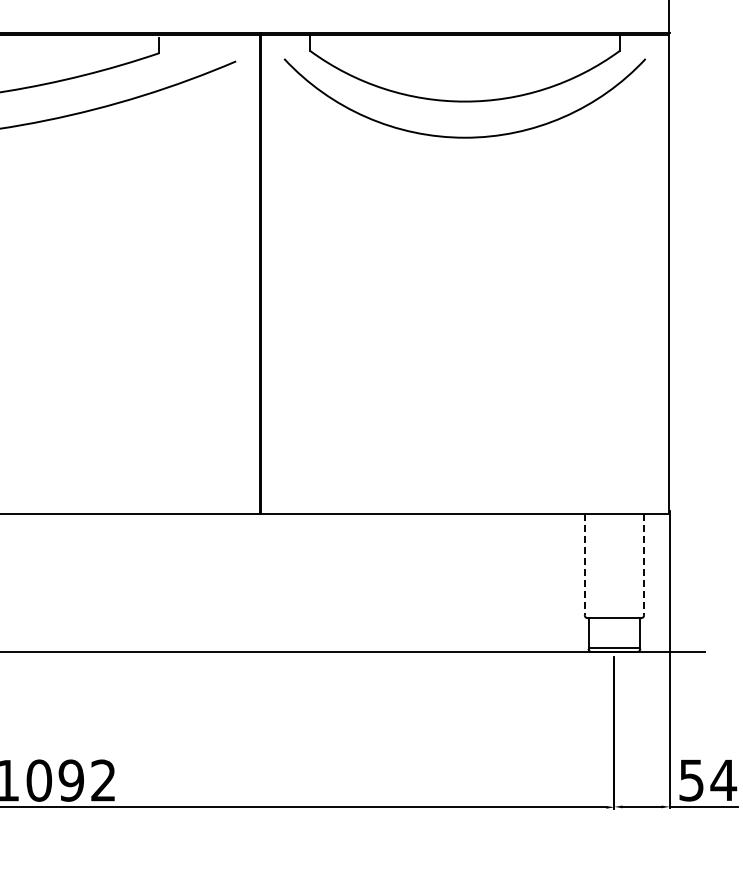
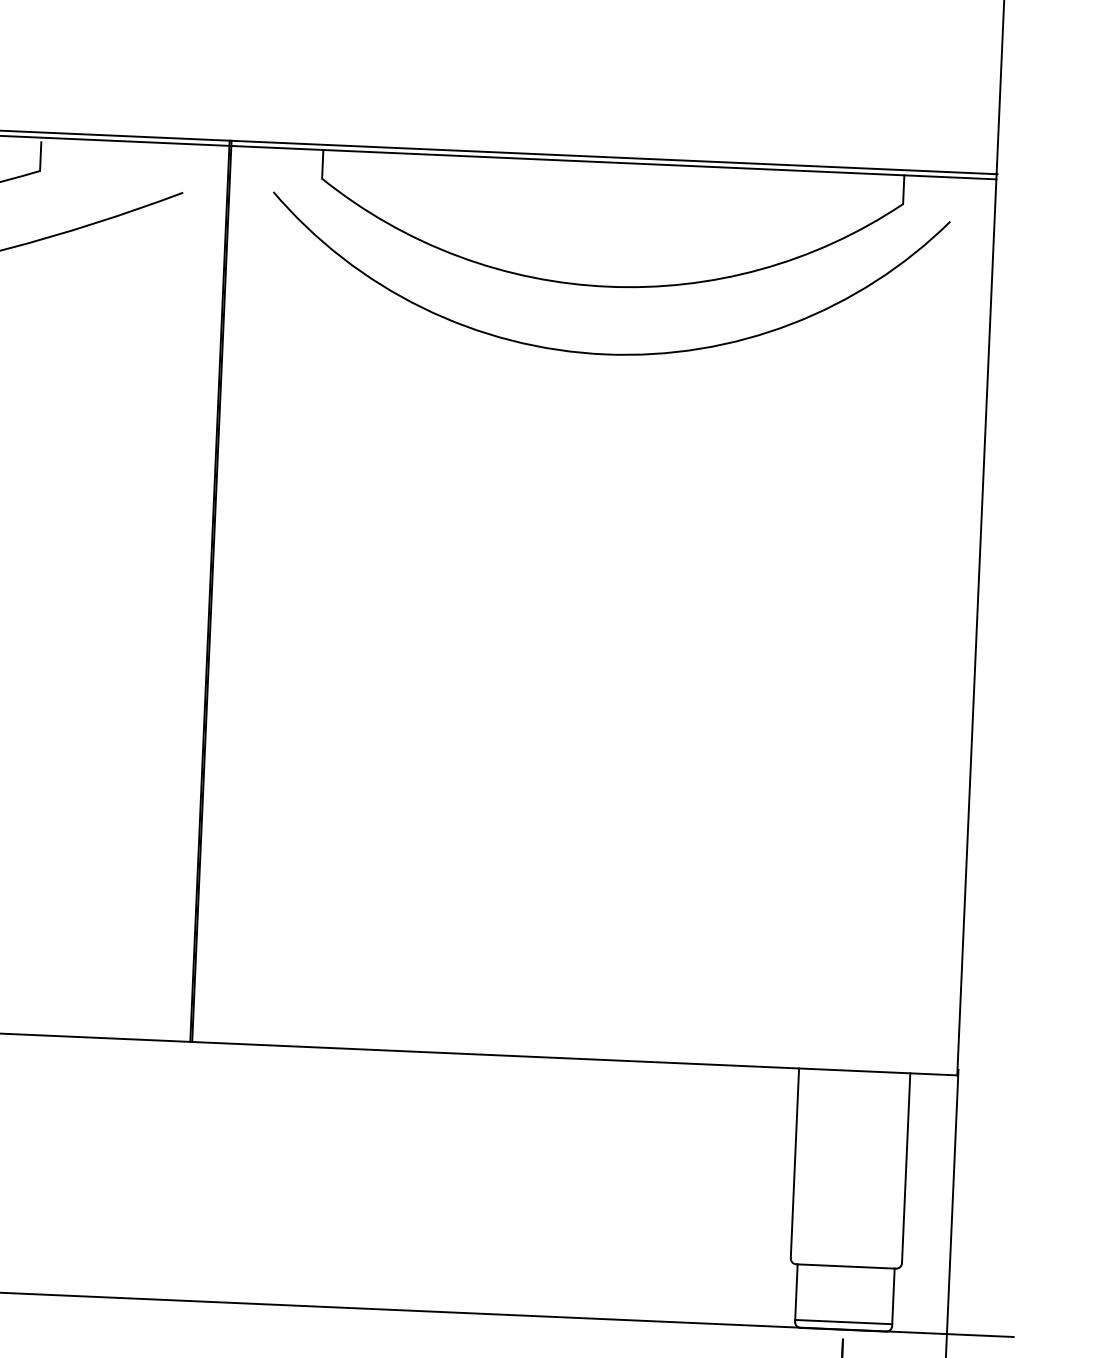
line: (584, 564) -> (794, 1163), dashed -> solid
line: (644, 564) -> (906, 1168), dashed -> solid

